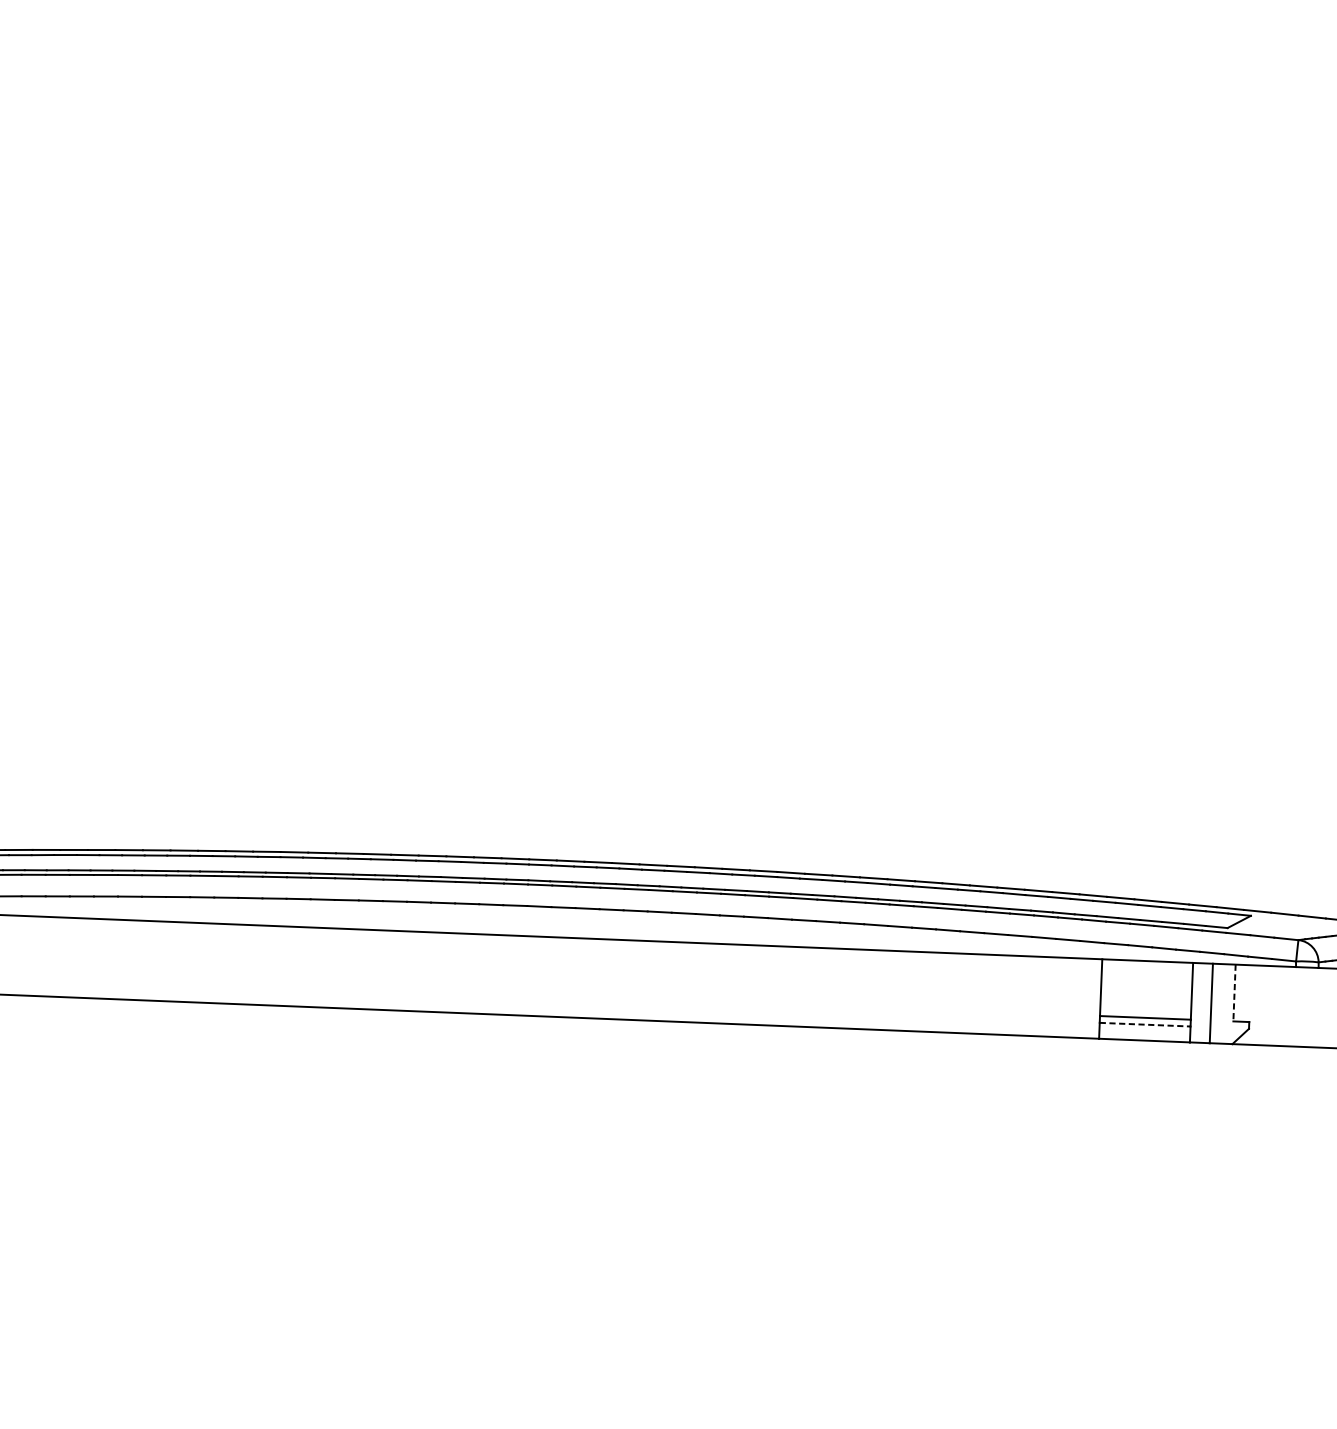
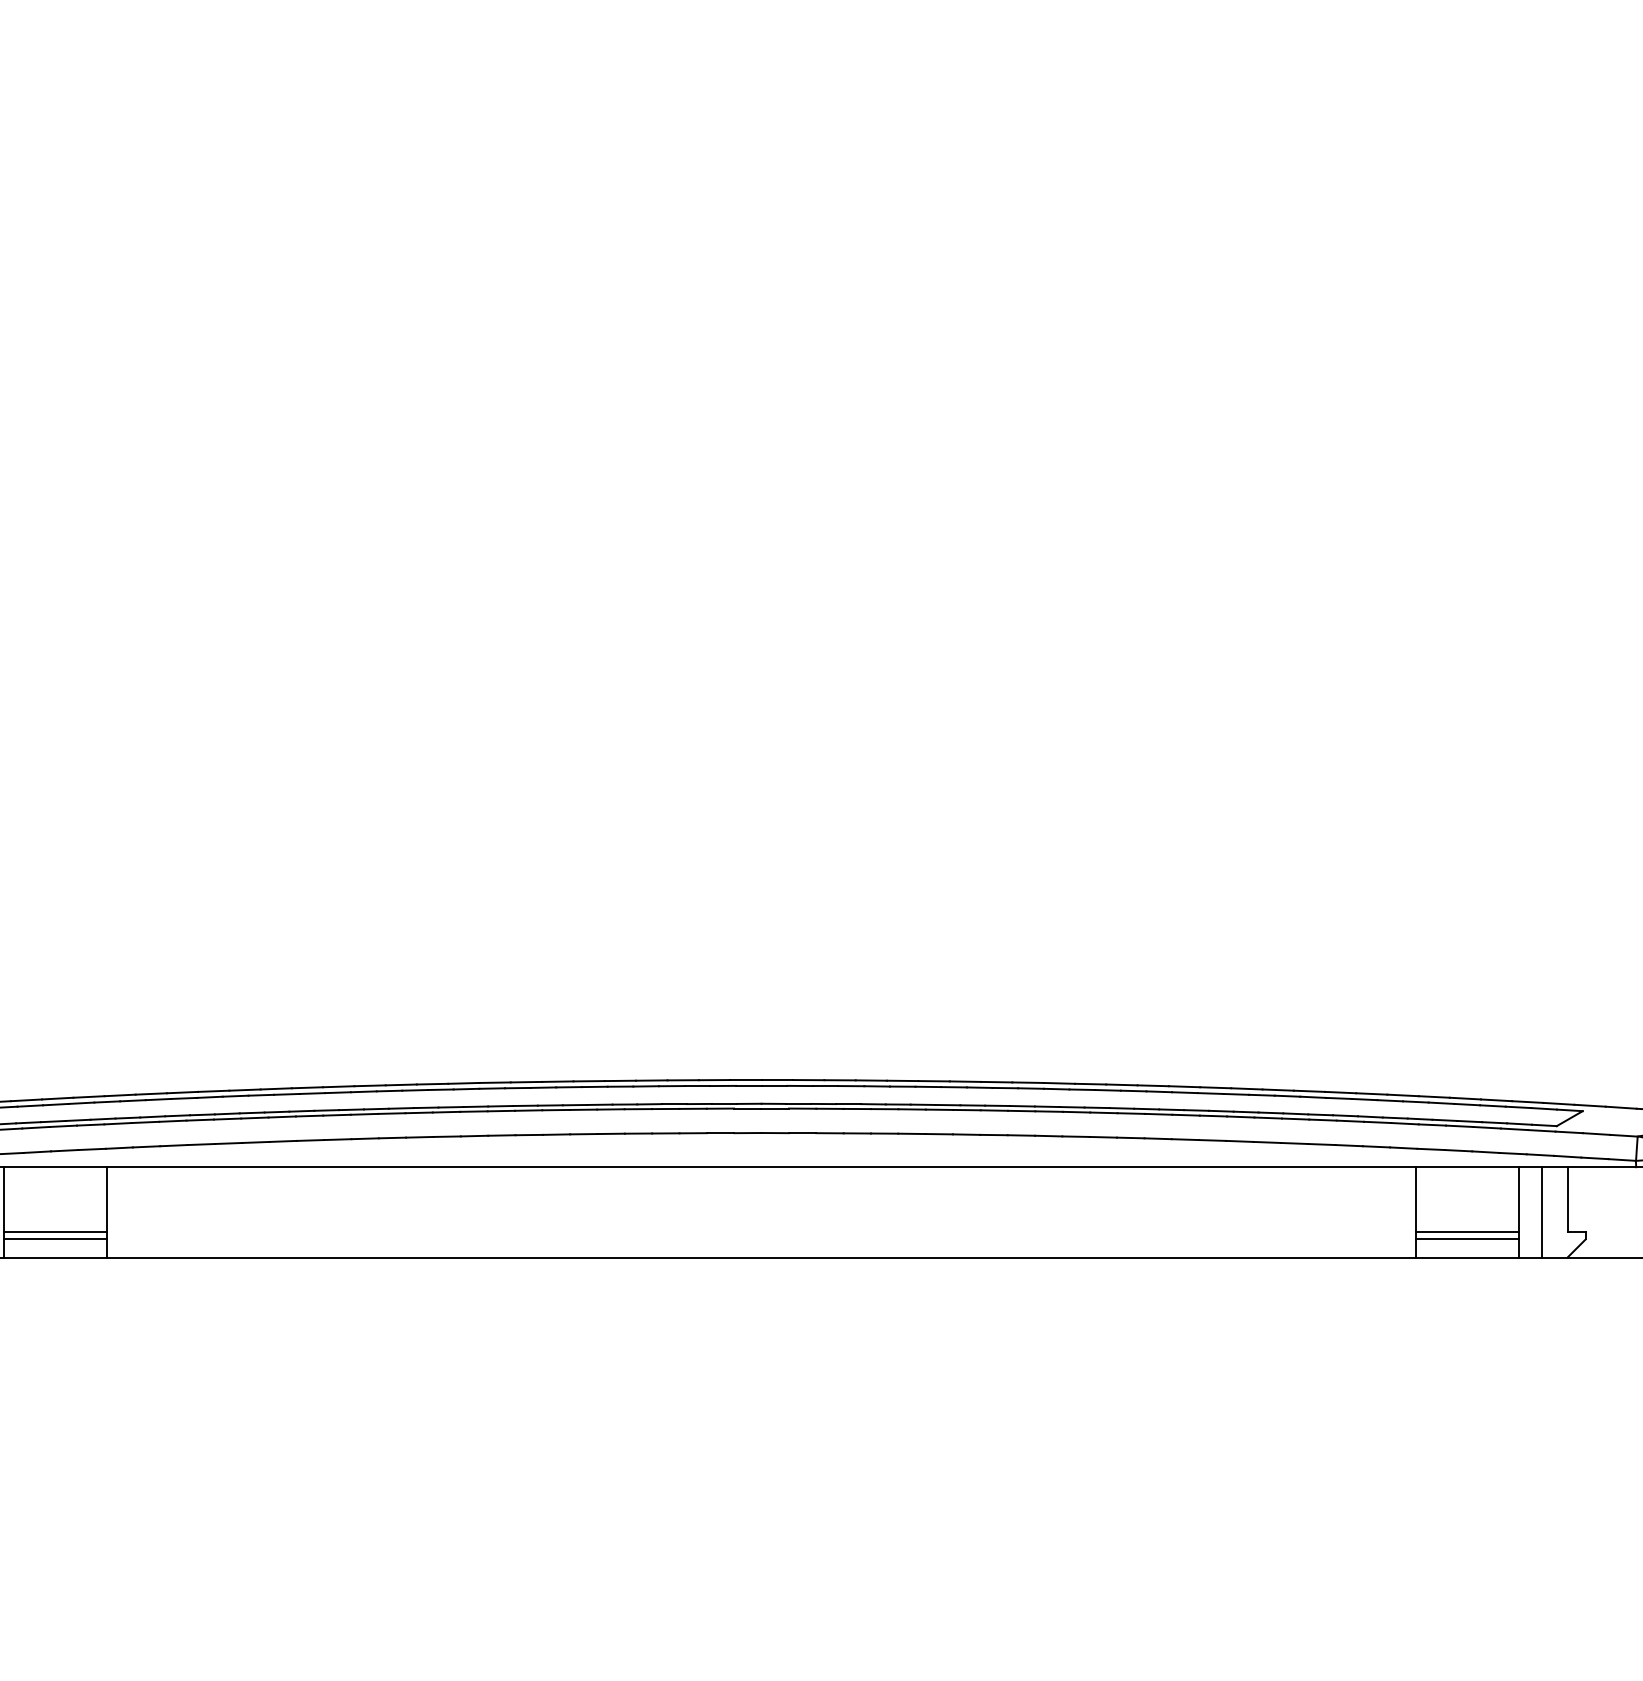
line: (1234, 993) -> (1567, 1199), dashed -> solid
line: (1144, 1024) -> (1467, 1239), dashed -> solid

